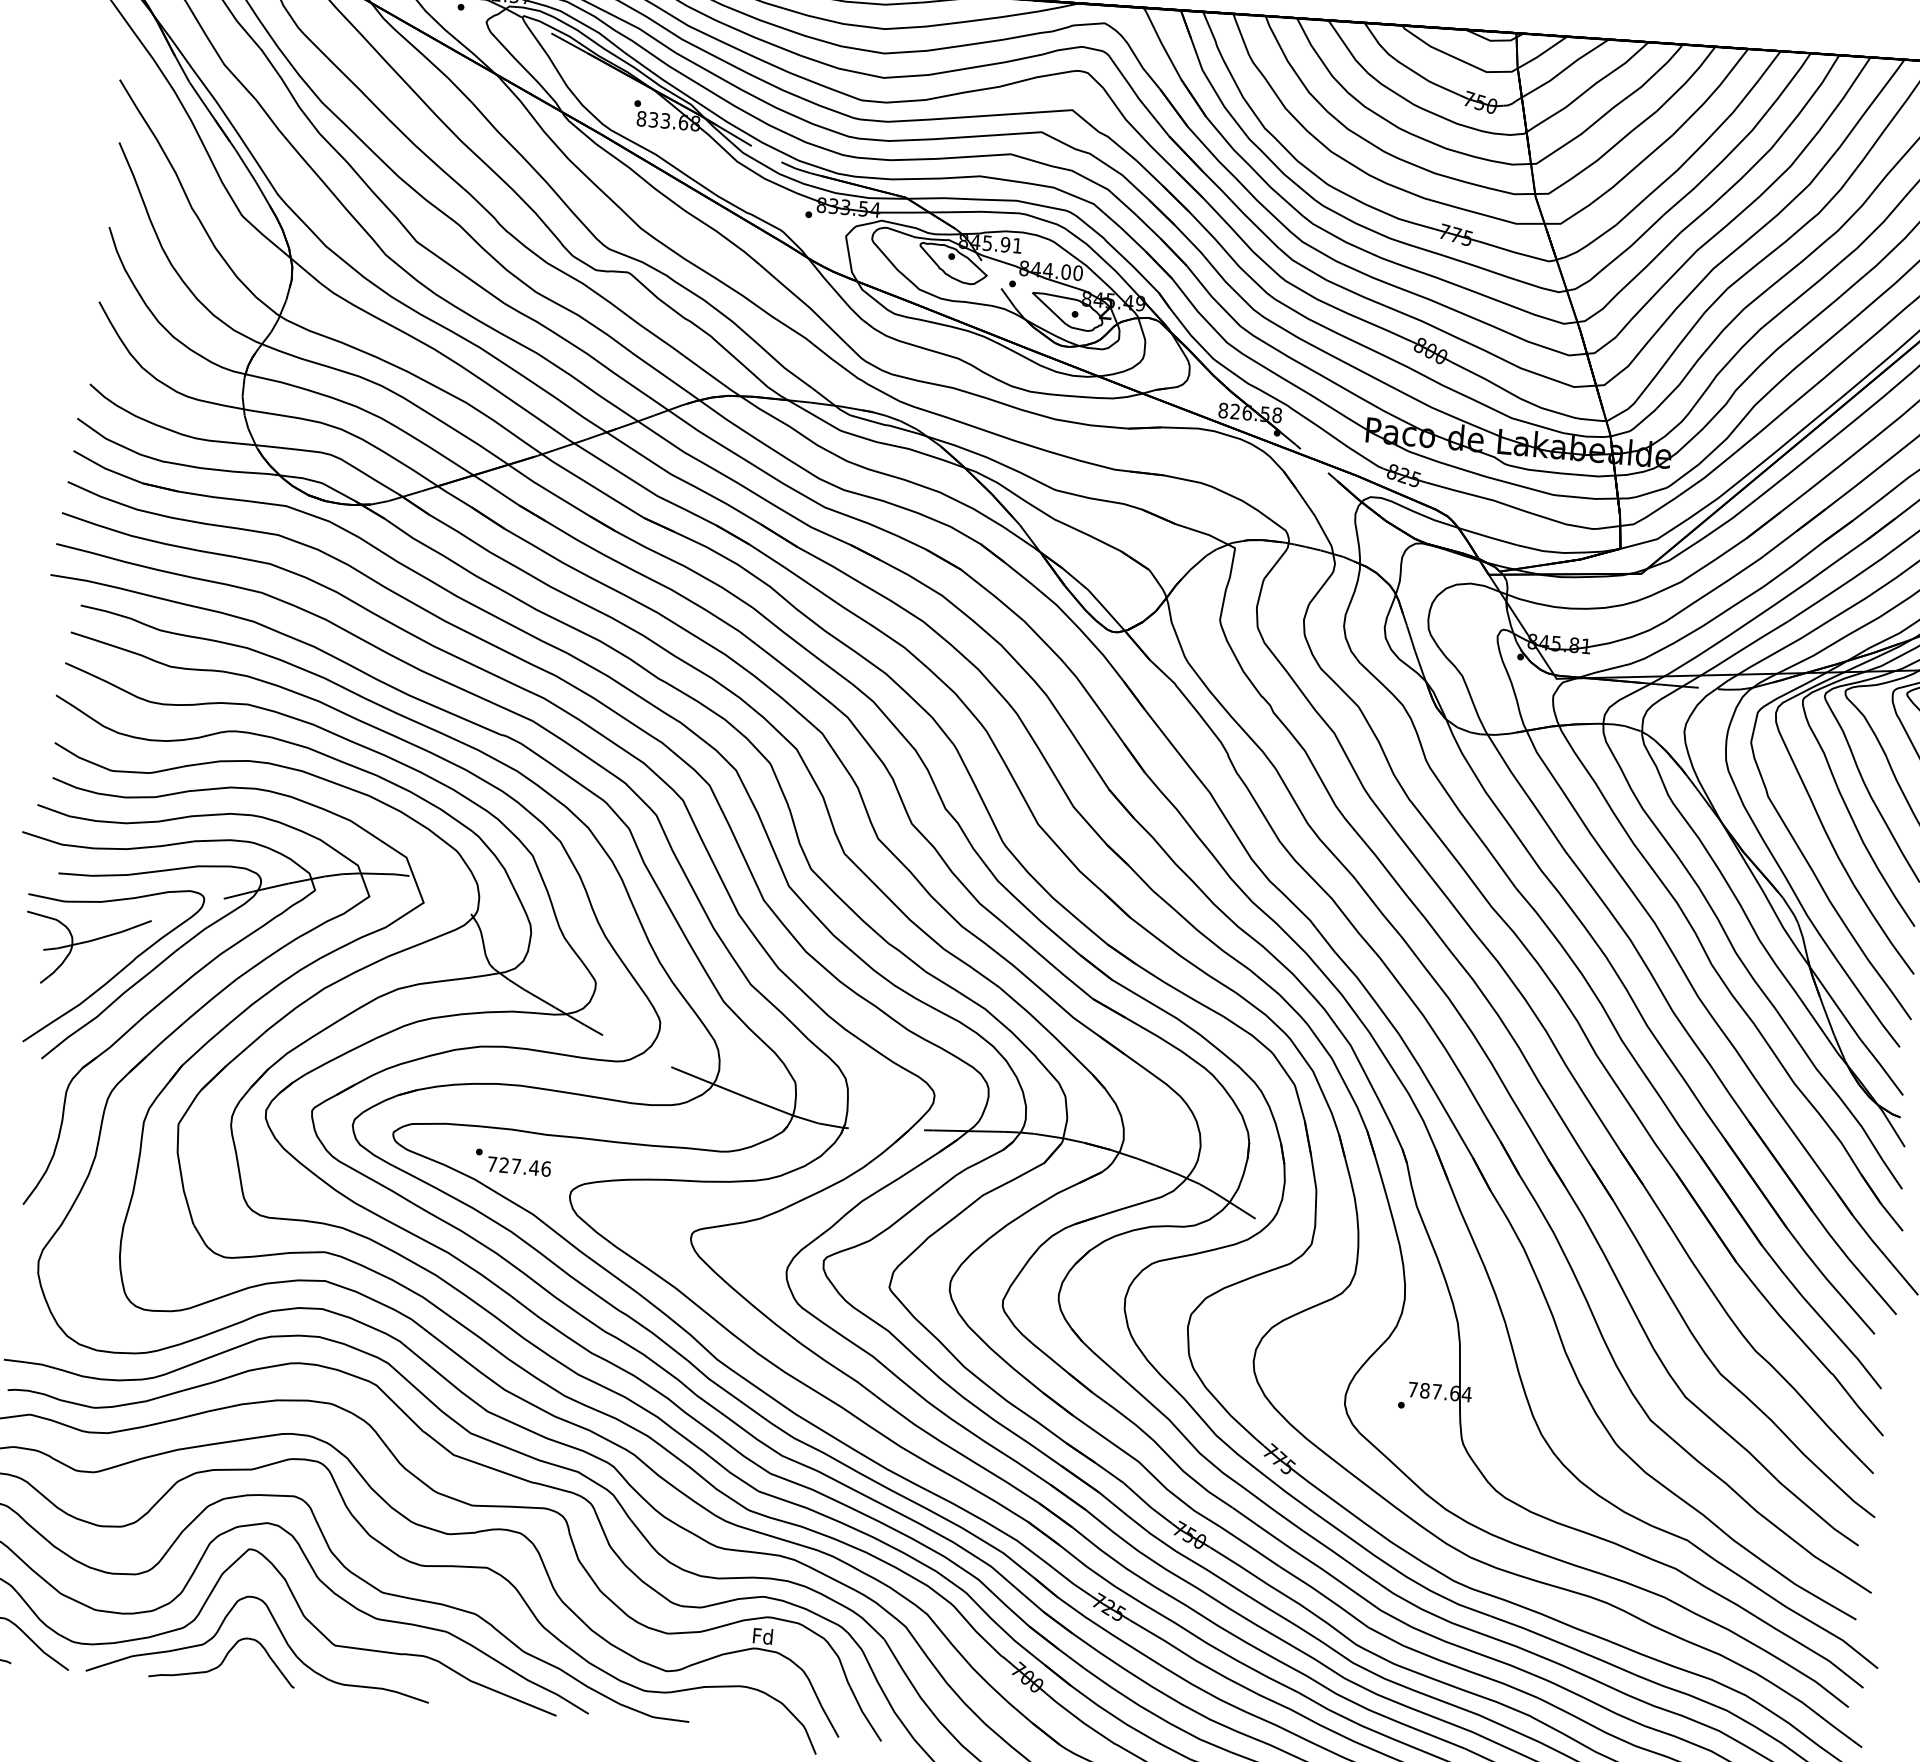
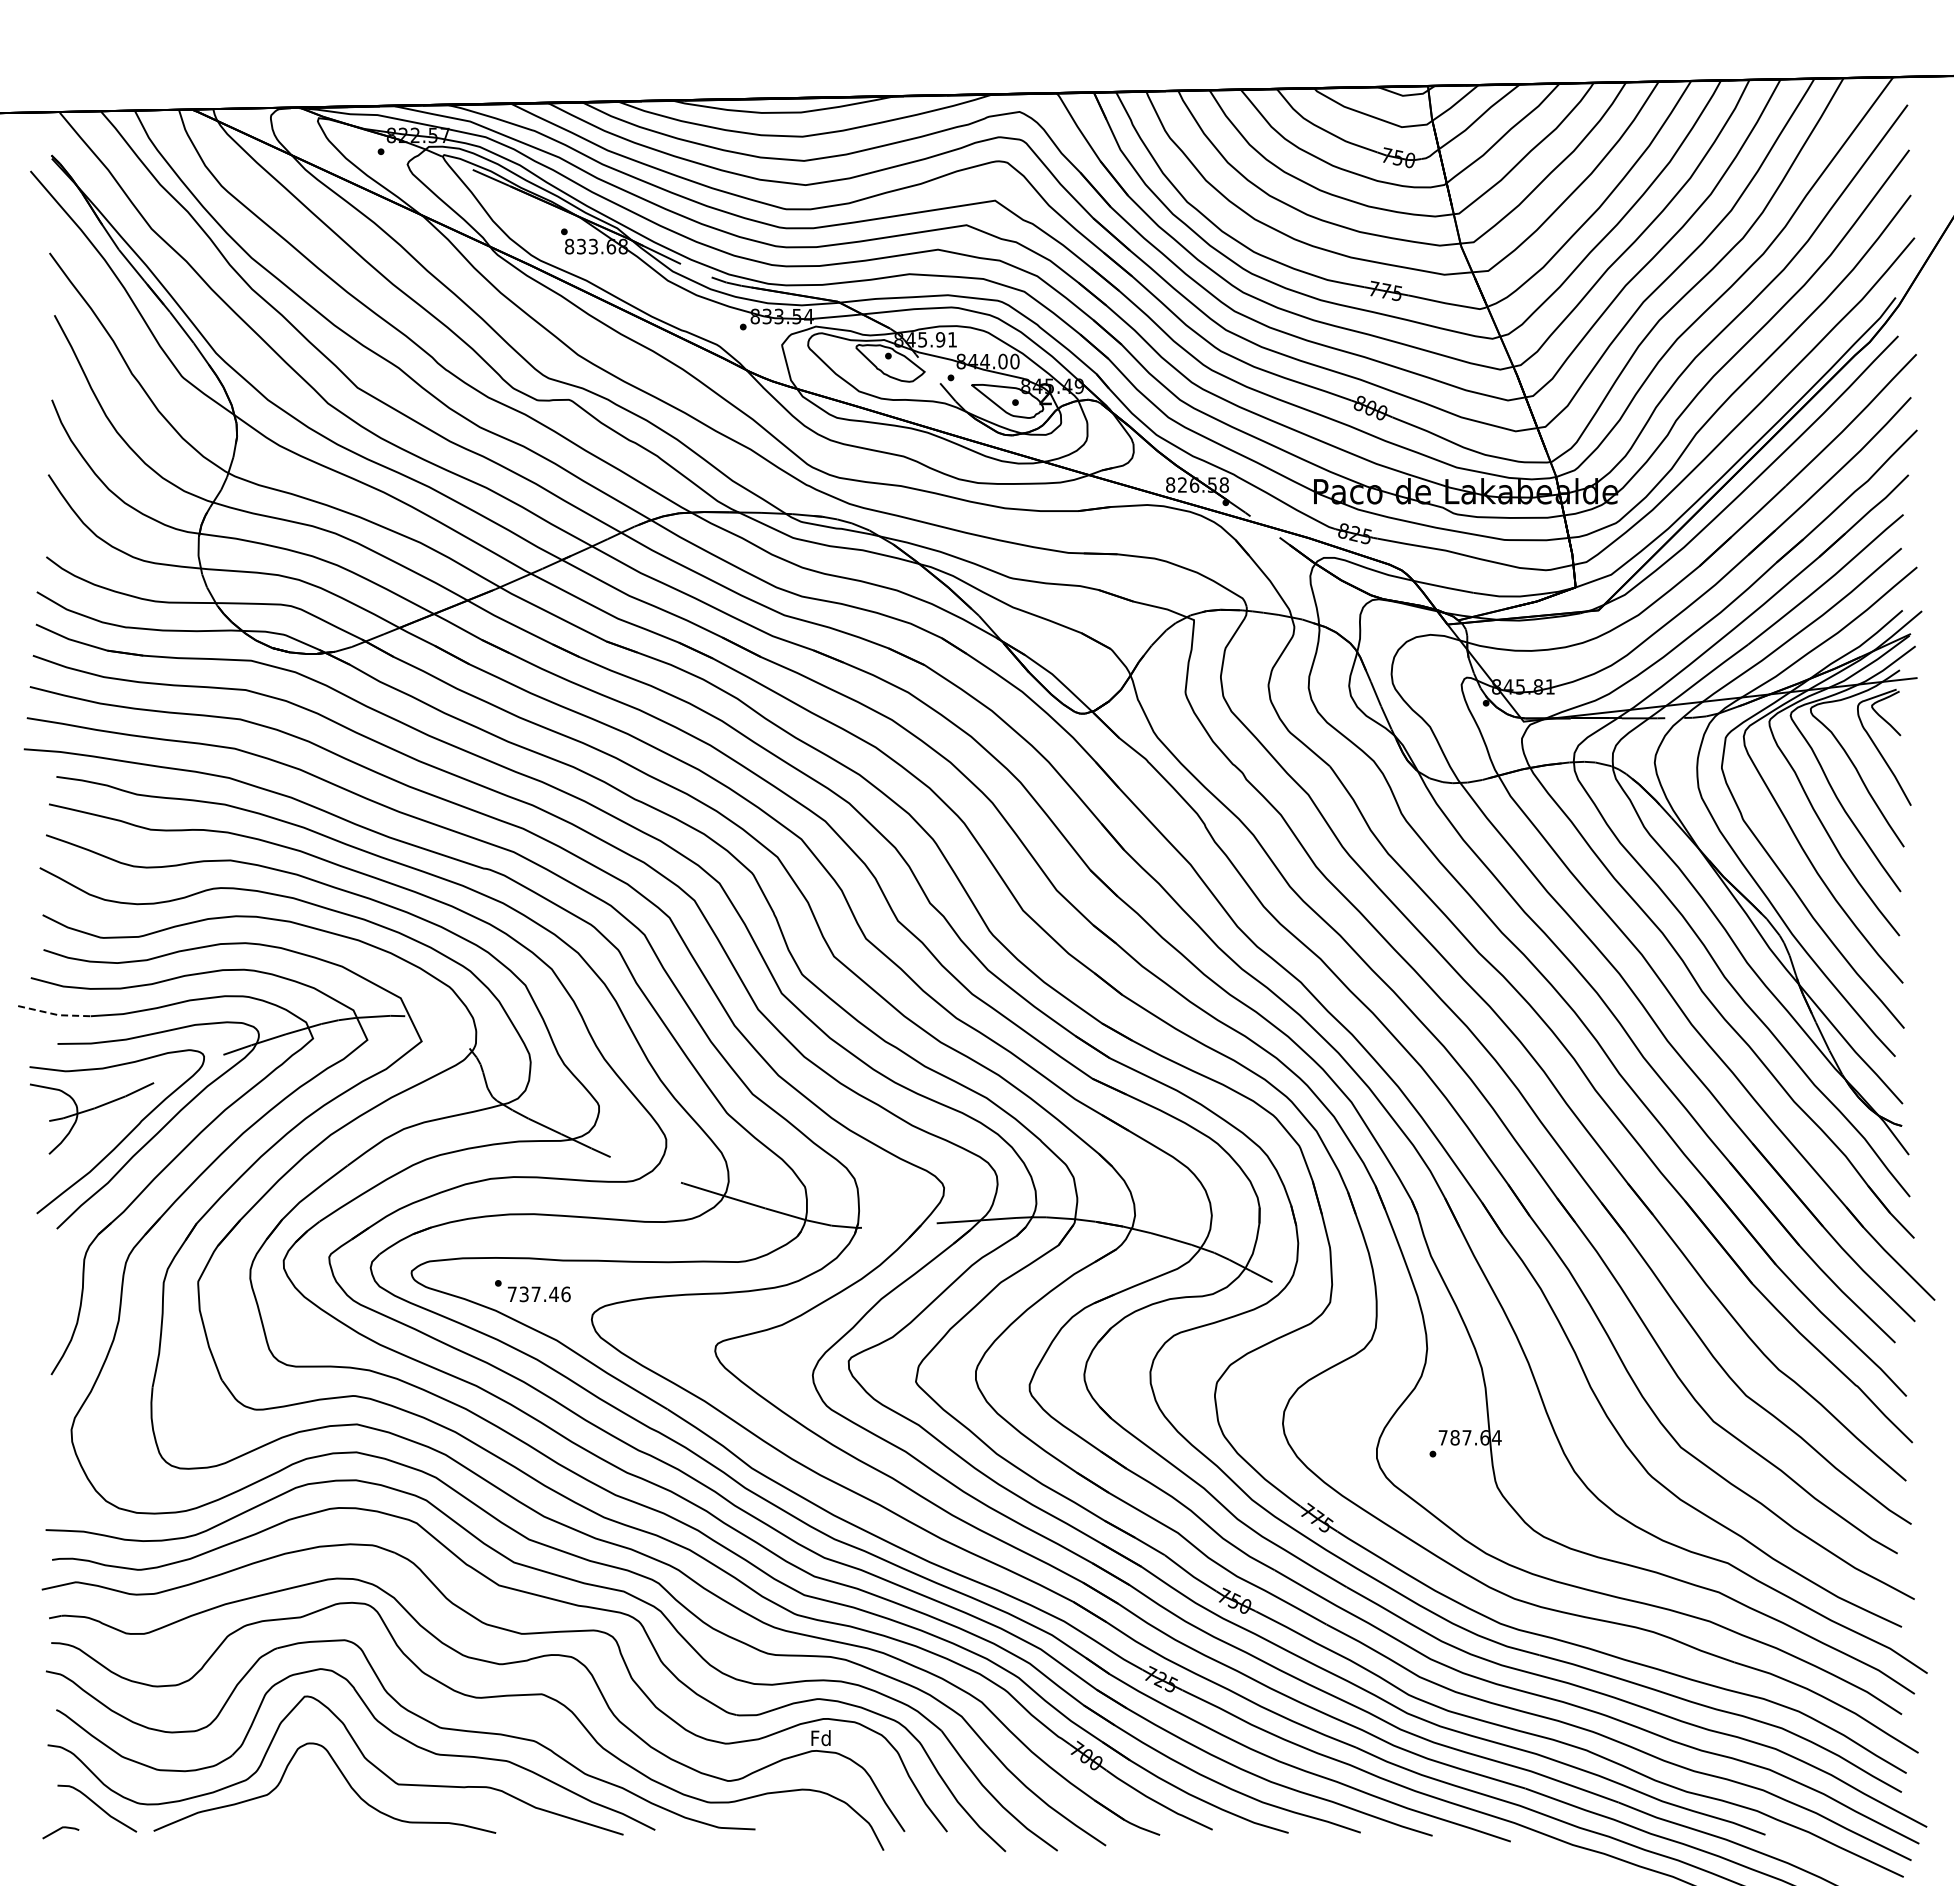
line: (57, 843) -> (54, 1014), solid -> dashed
text: (503, 1165) -> (523, 1294), 727.46 -> 737.46
curve: (222, 1659) -> (288, 1807), removed

